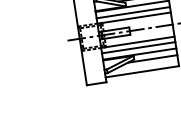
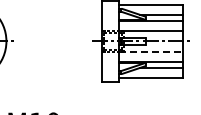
line: (133, 13) -> (151, 26), removed
line: (138, 41) -> (151, 51), solid -> dashed
line: (139, 47) -> (151, 56), removed

